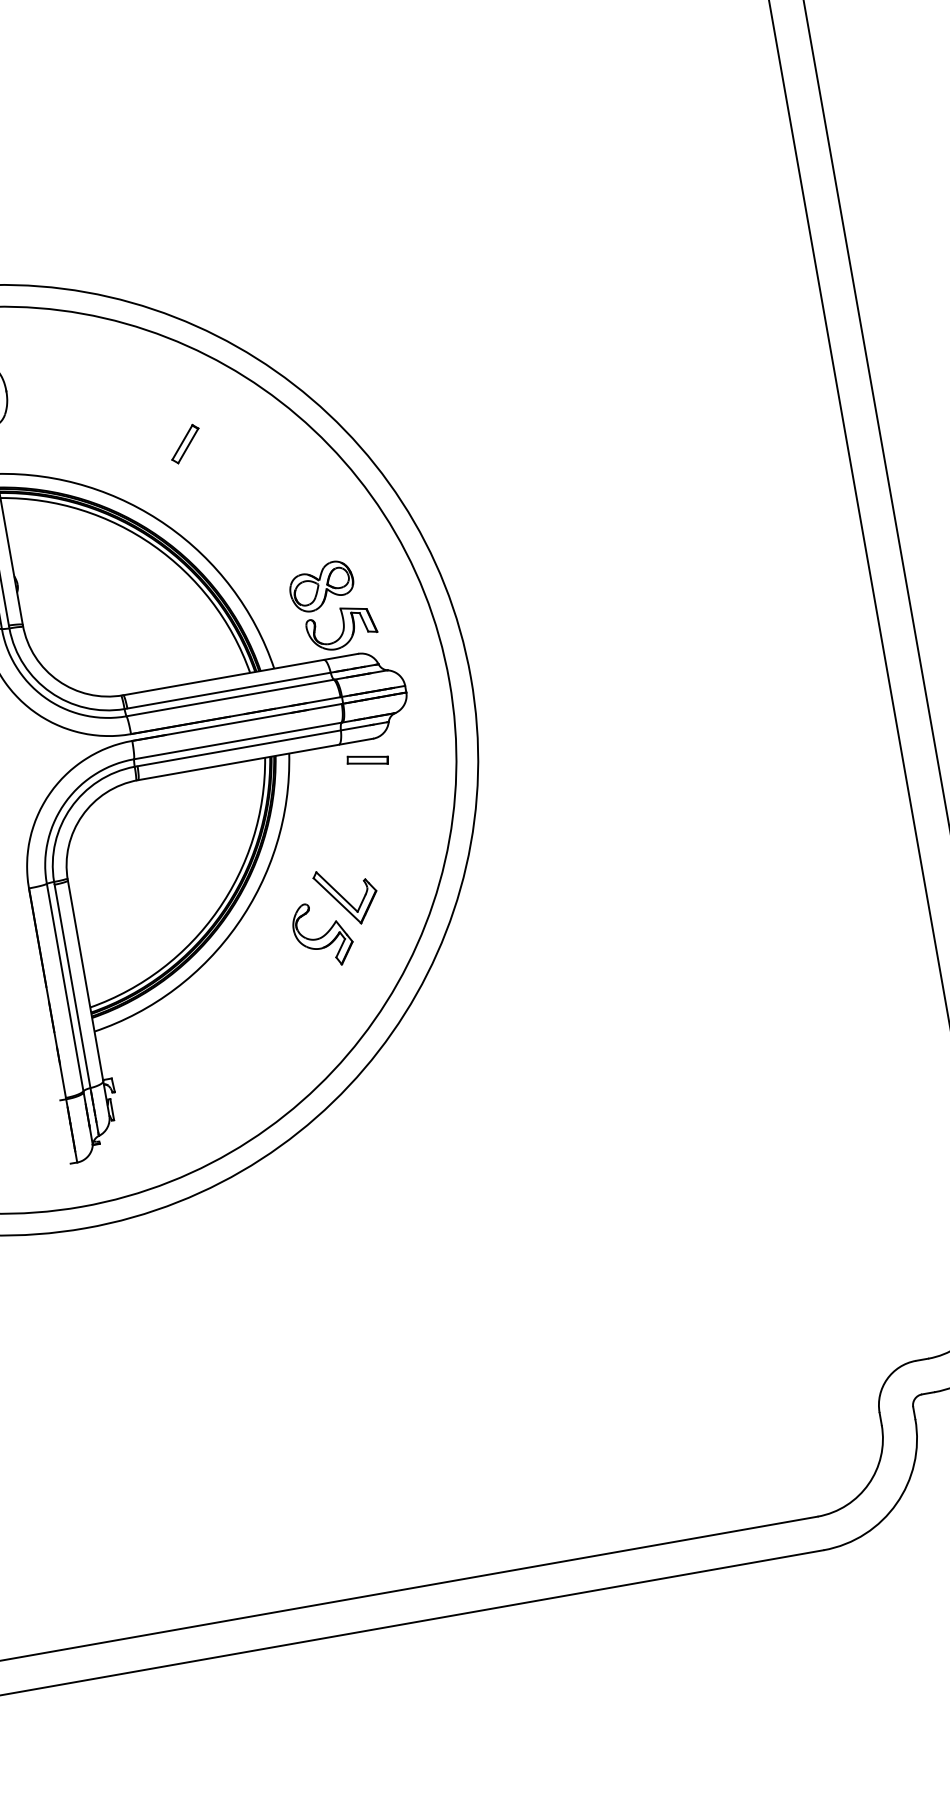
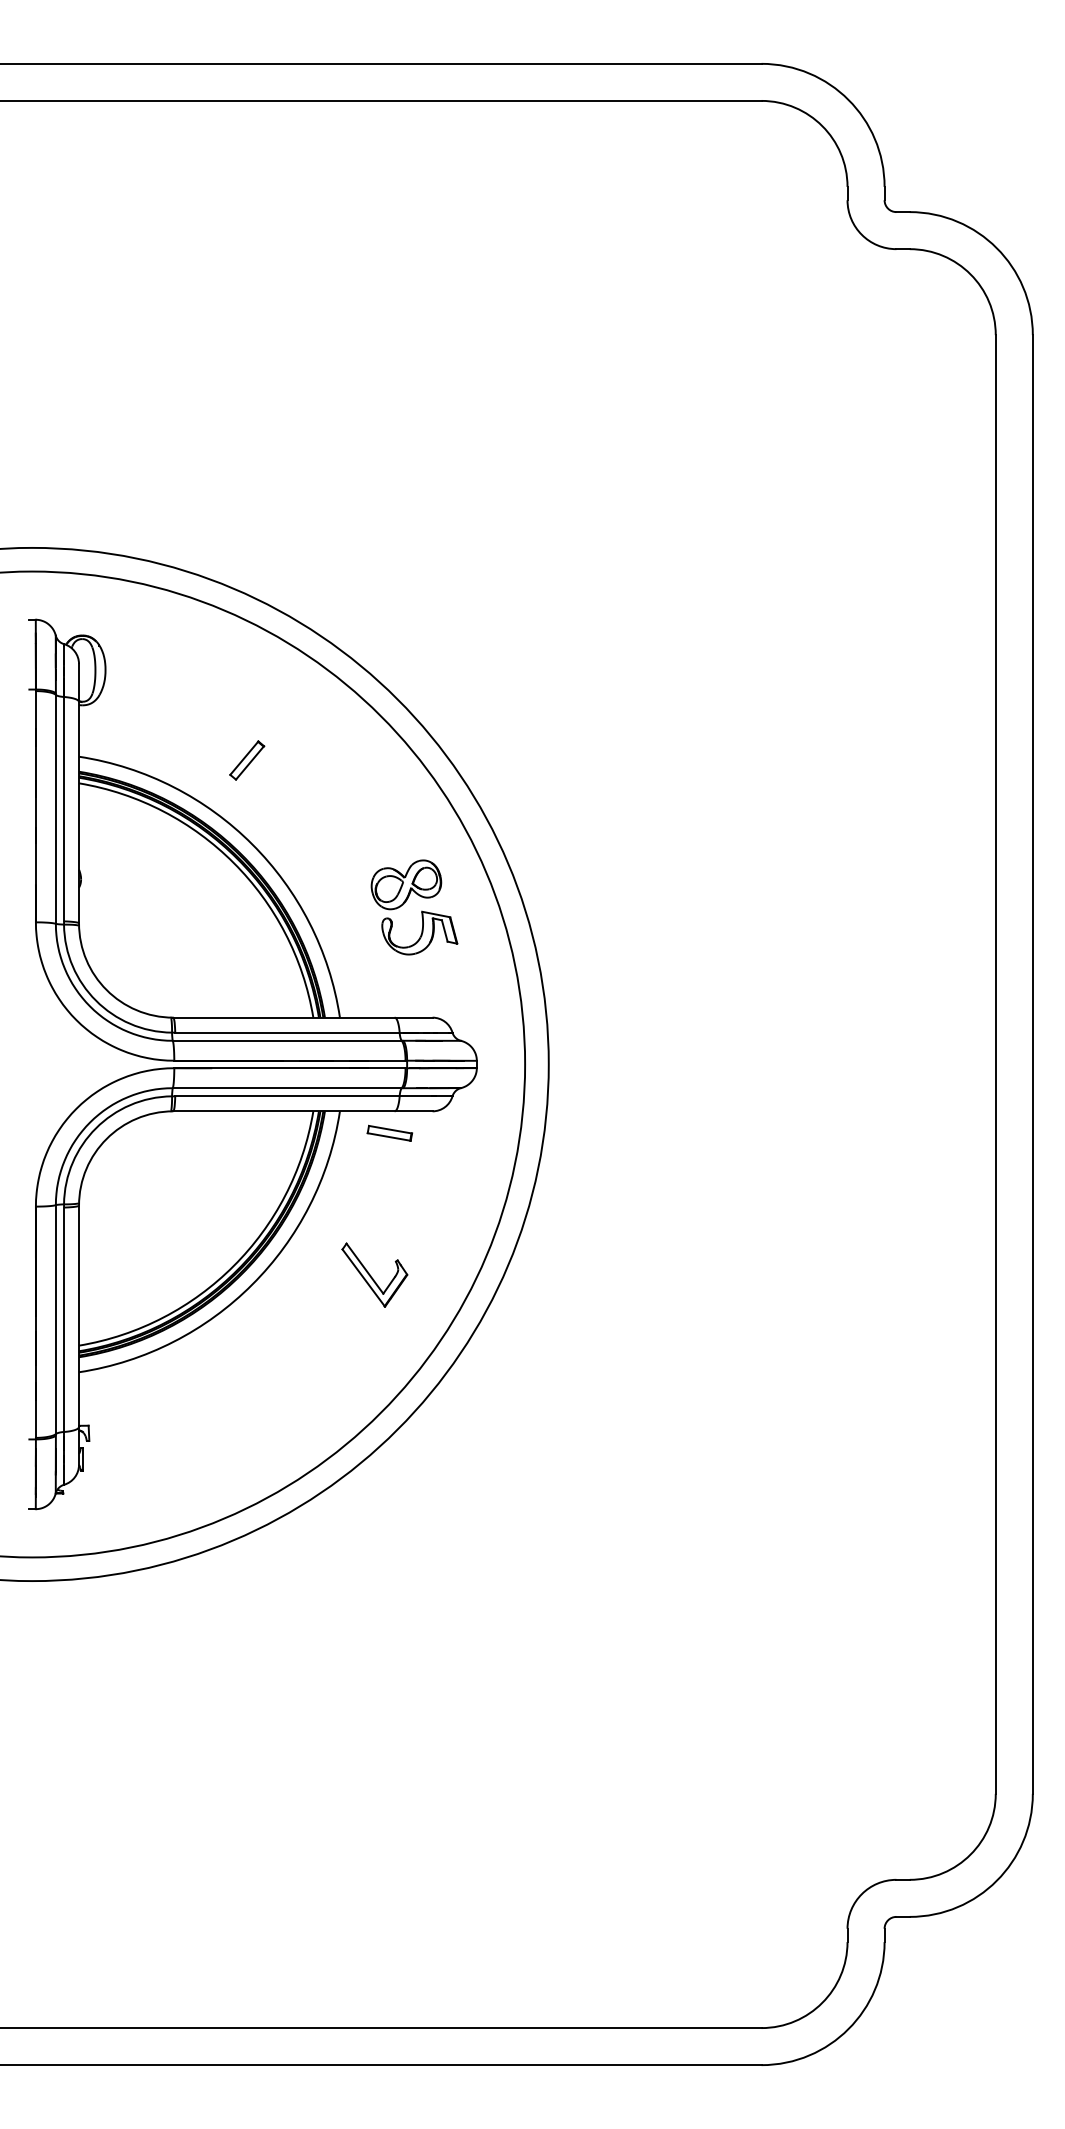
part: (185, 444) -> (247, 760), moved
part: (339, 607) -> (421, 910), moved
part: (367, 759) -> (389, 1132), moved
part: (322, 934) -> (341, 1311), removed

